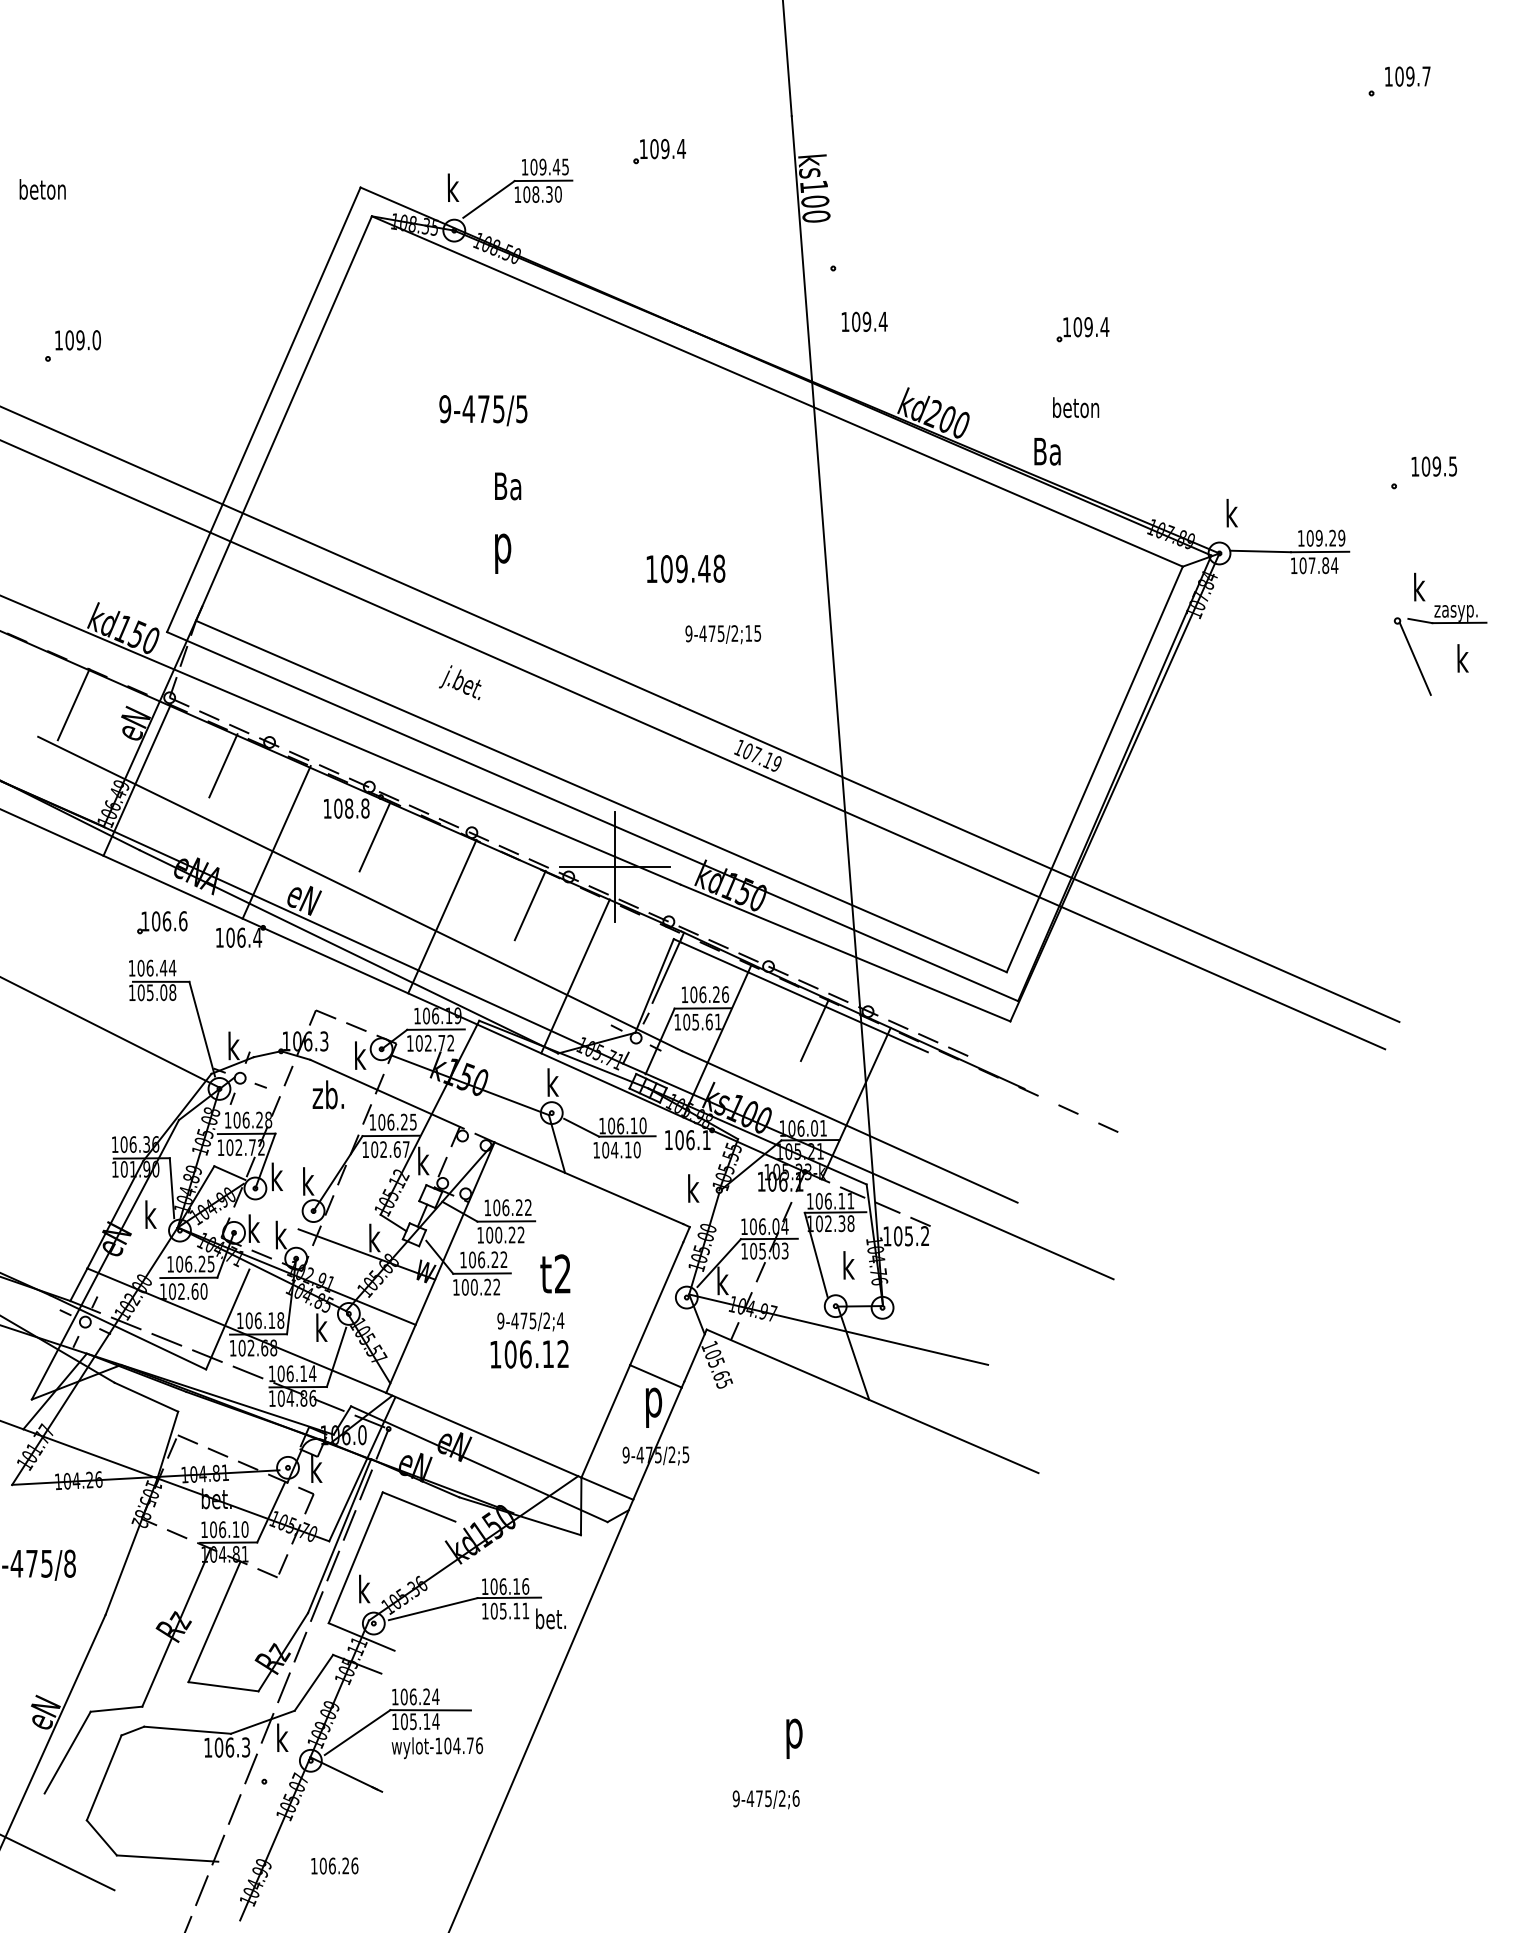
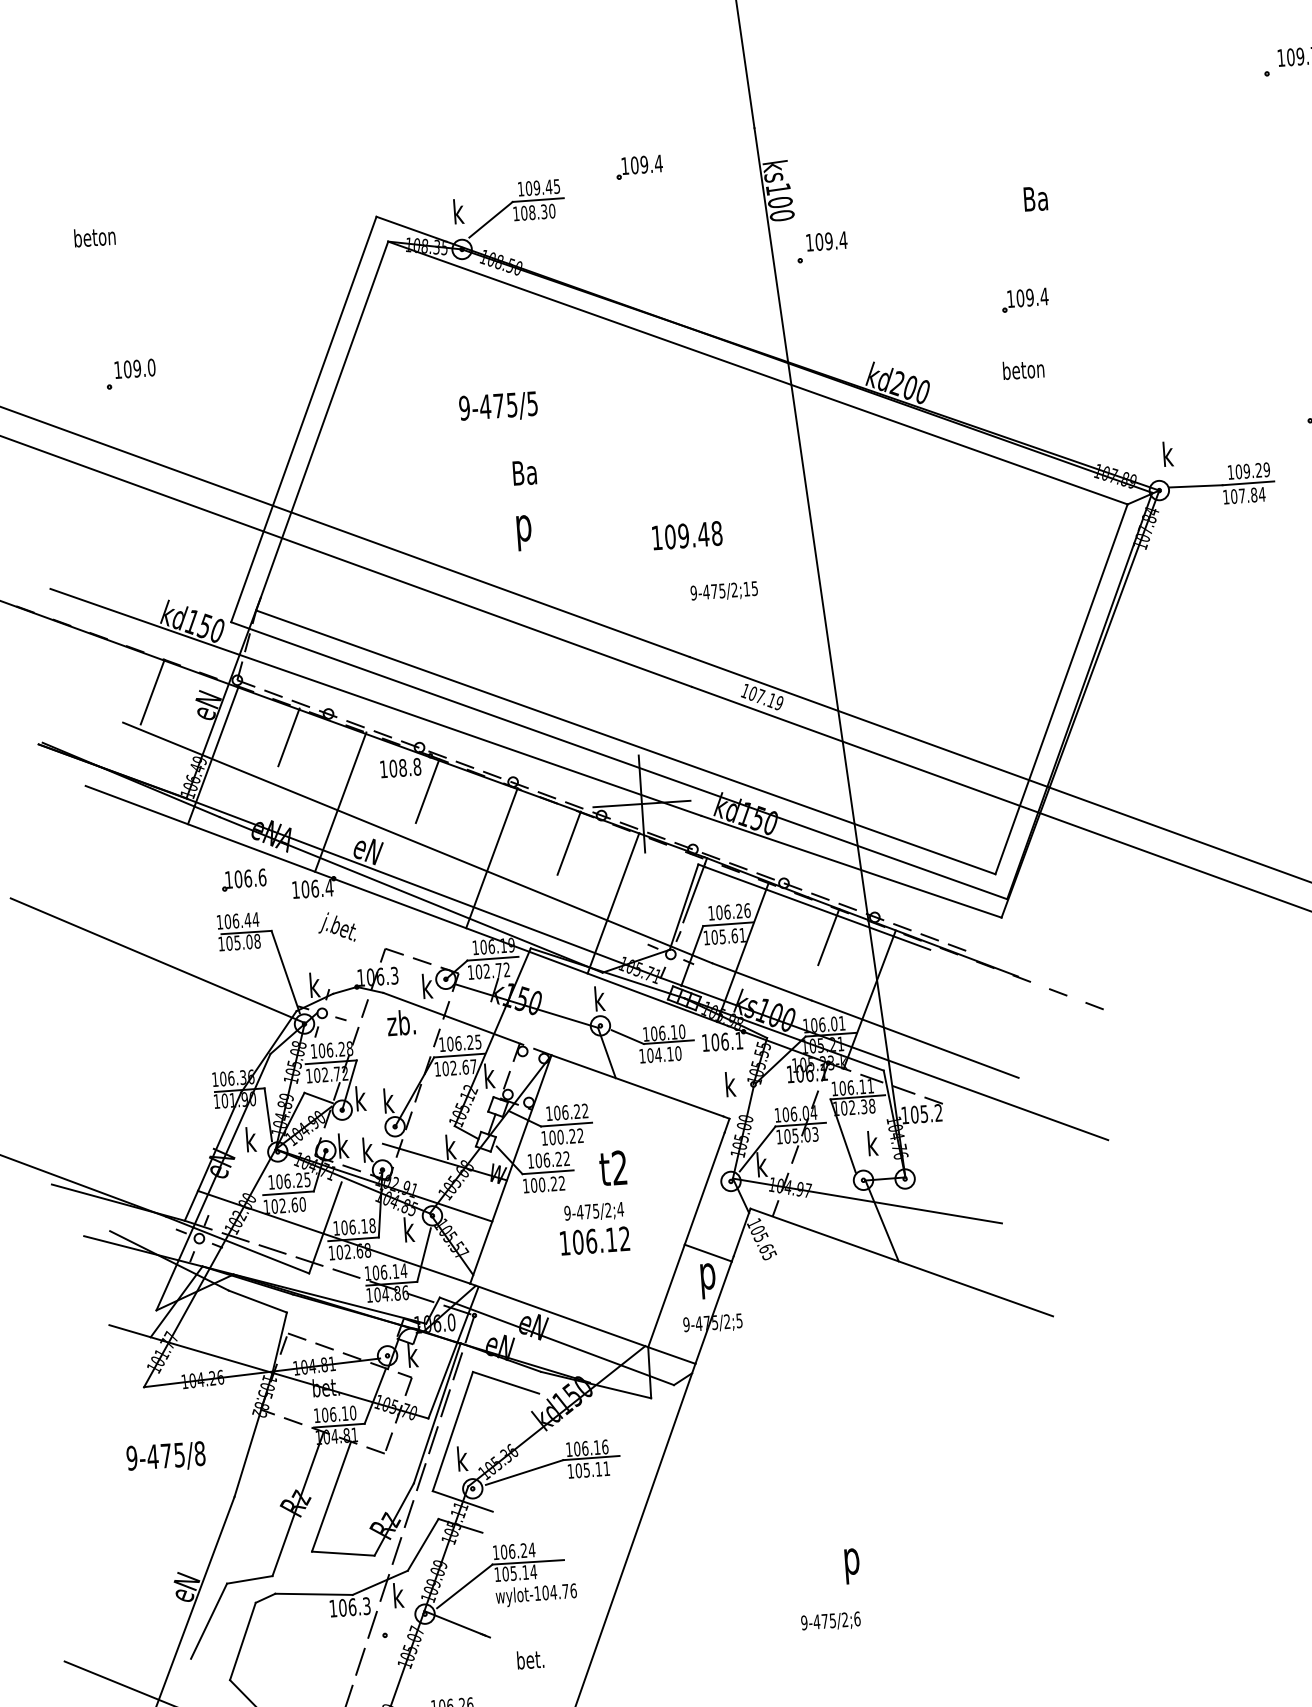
text: (864, 321) -> (826, 241), moved
text: (1047, 451) -> (1035, 198), moved
text: (459, 682) -> (336, 927), moved
text: (550, 1618) -> (530, 1659), moved

